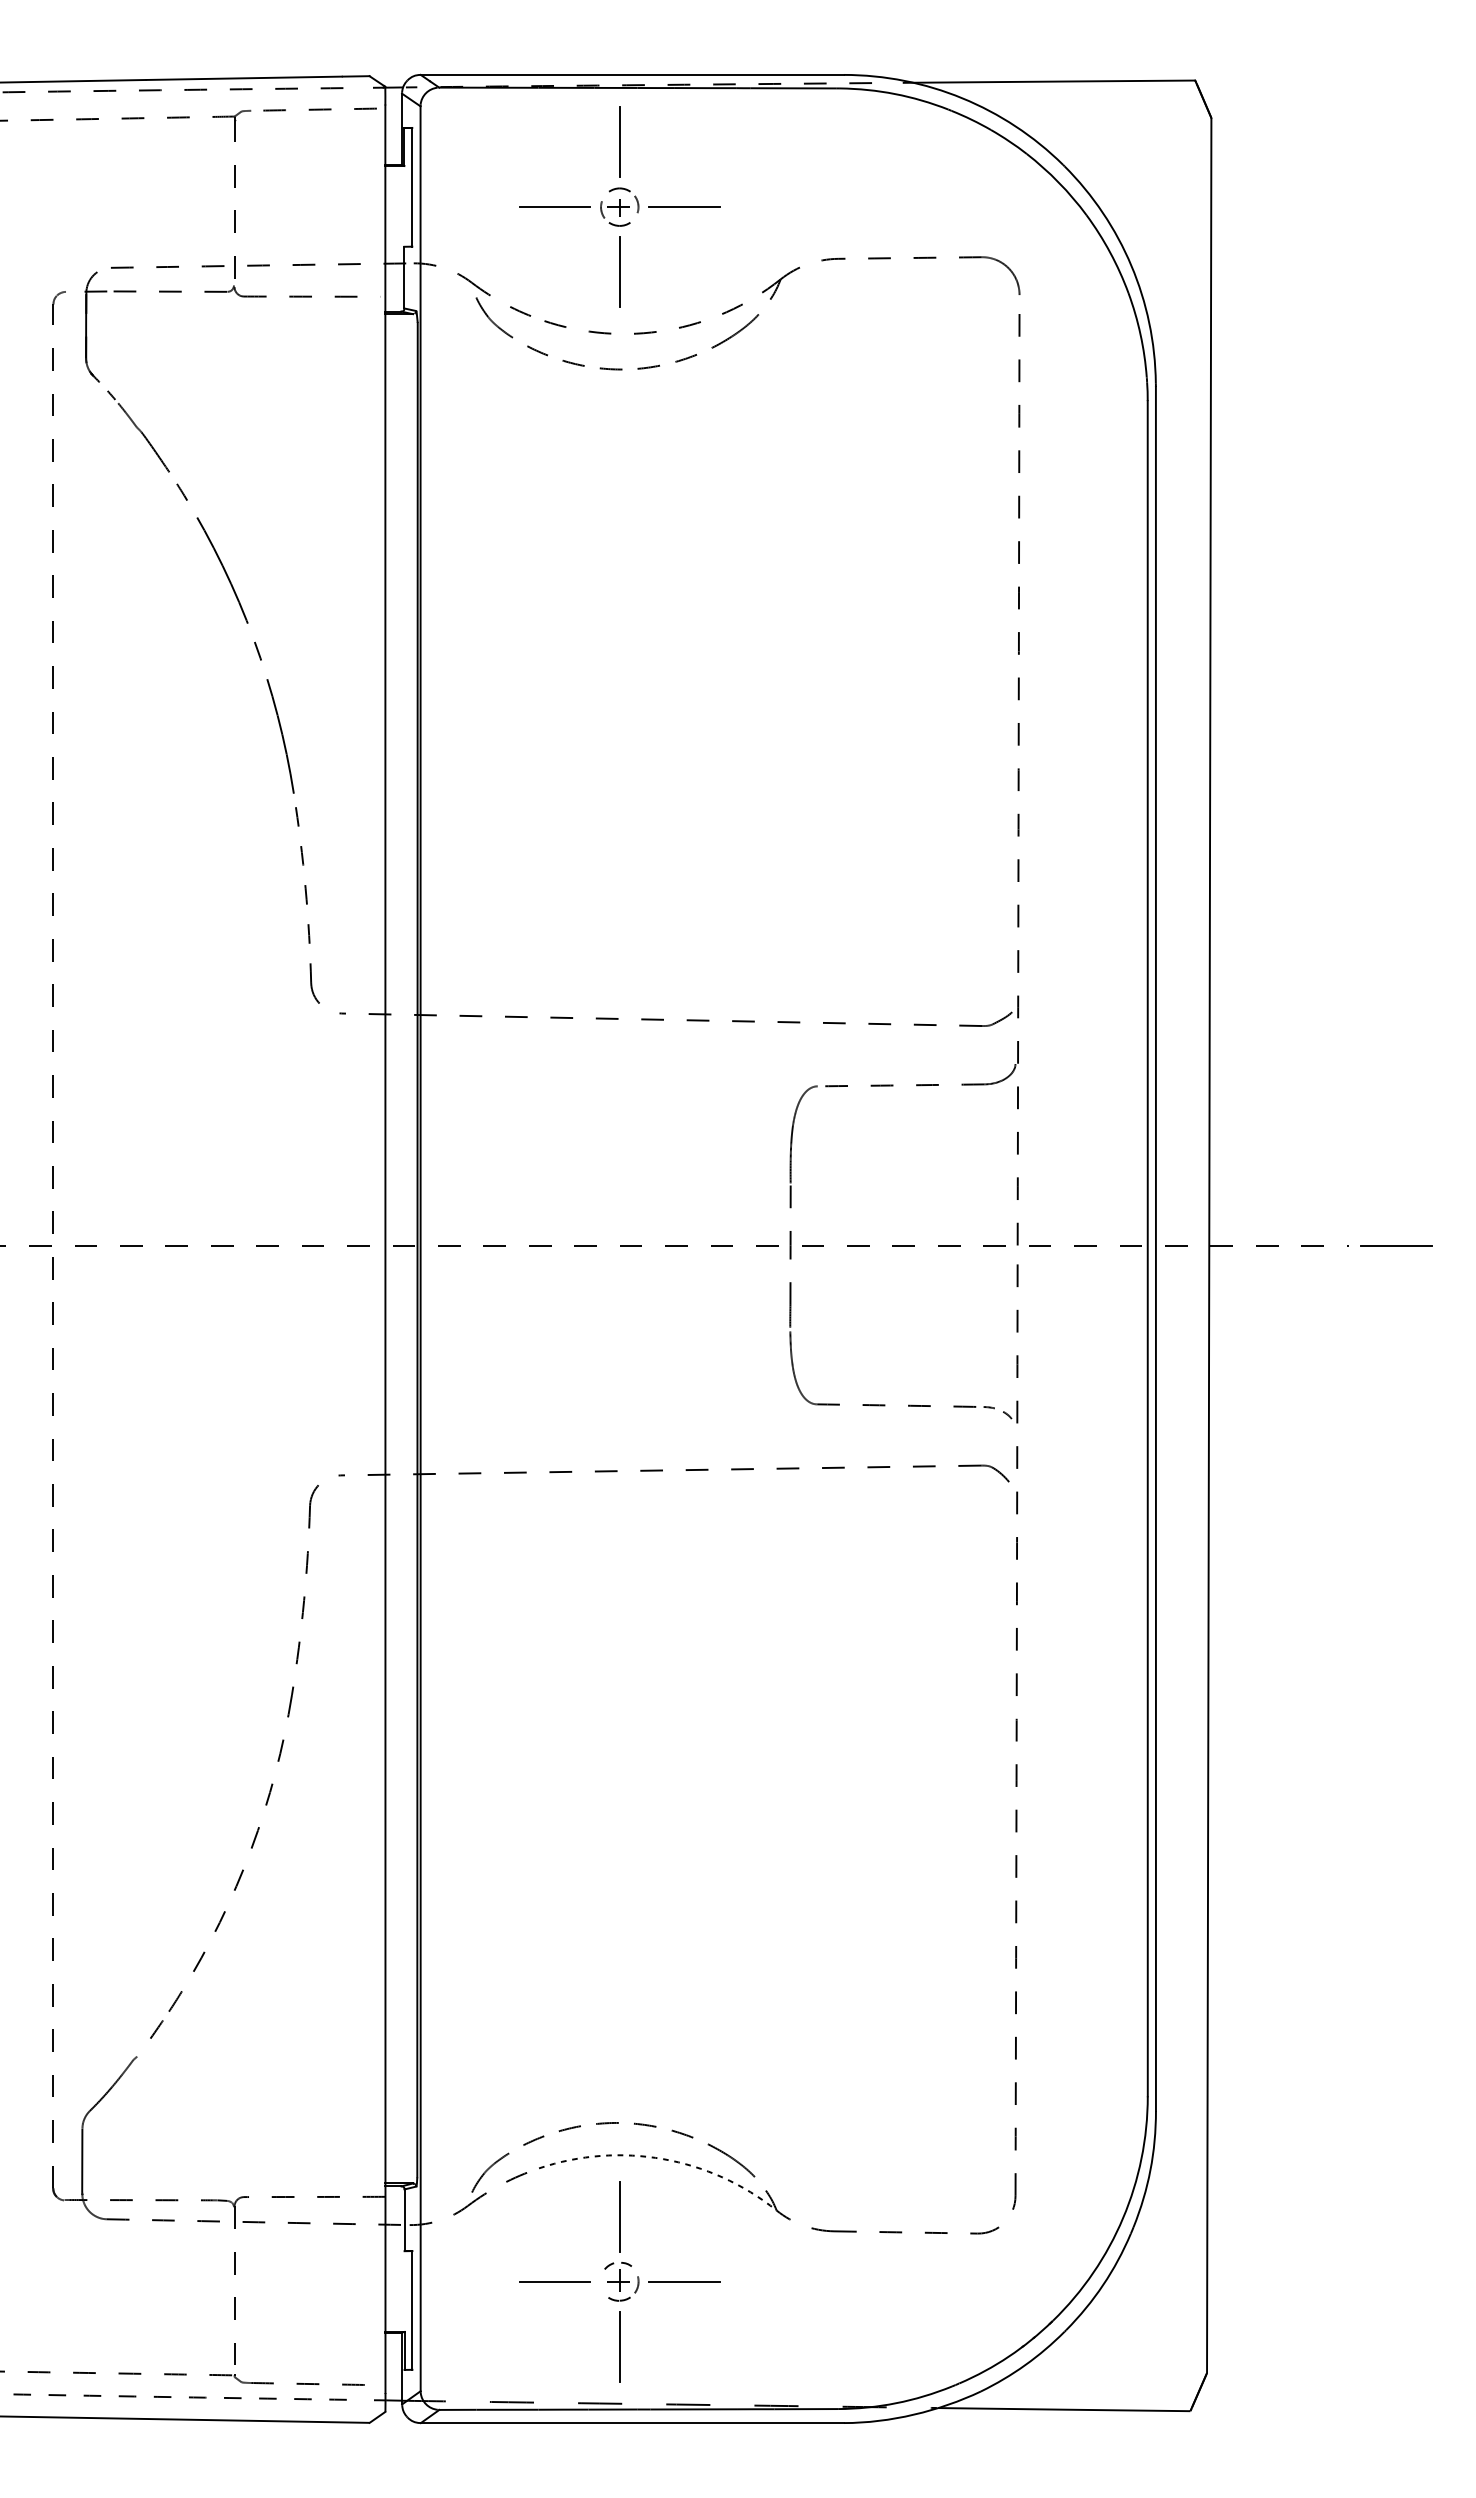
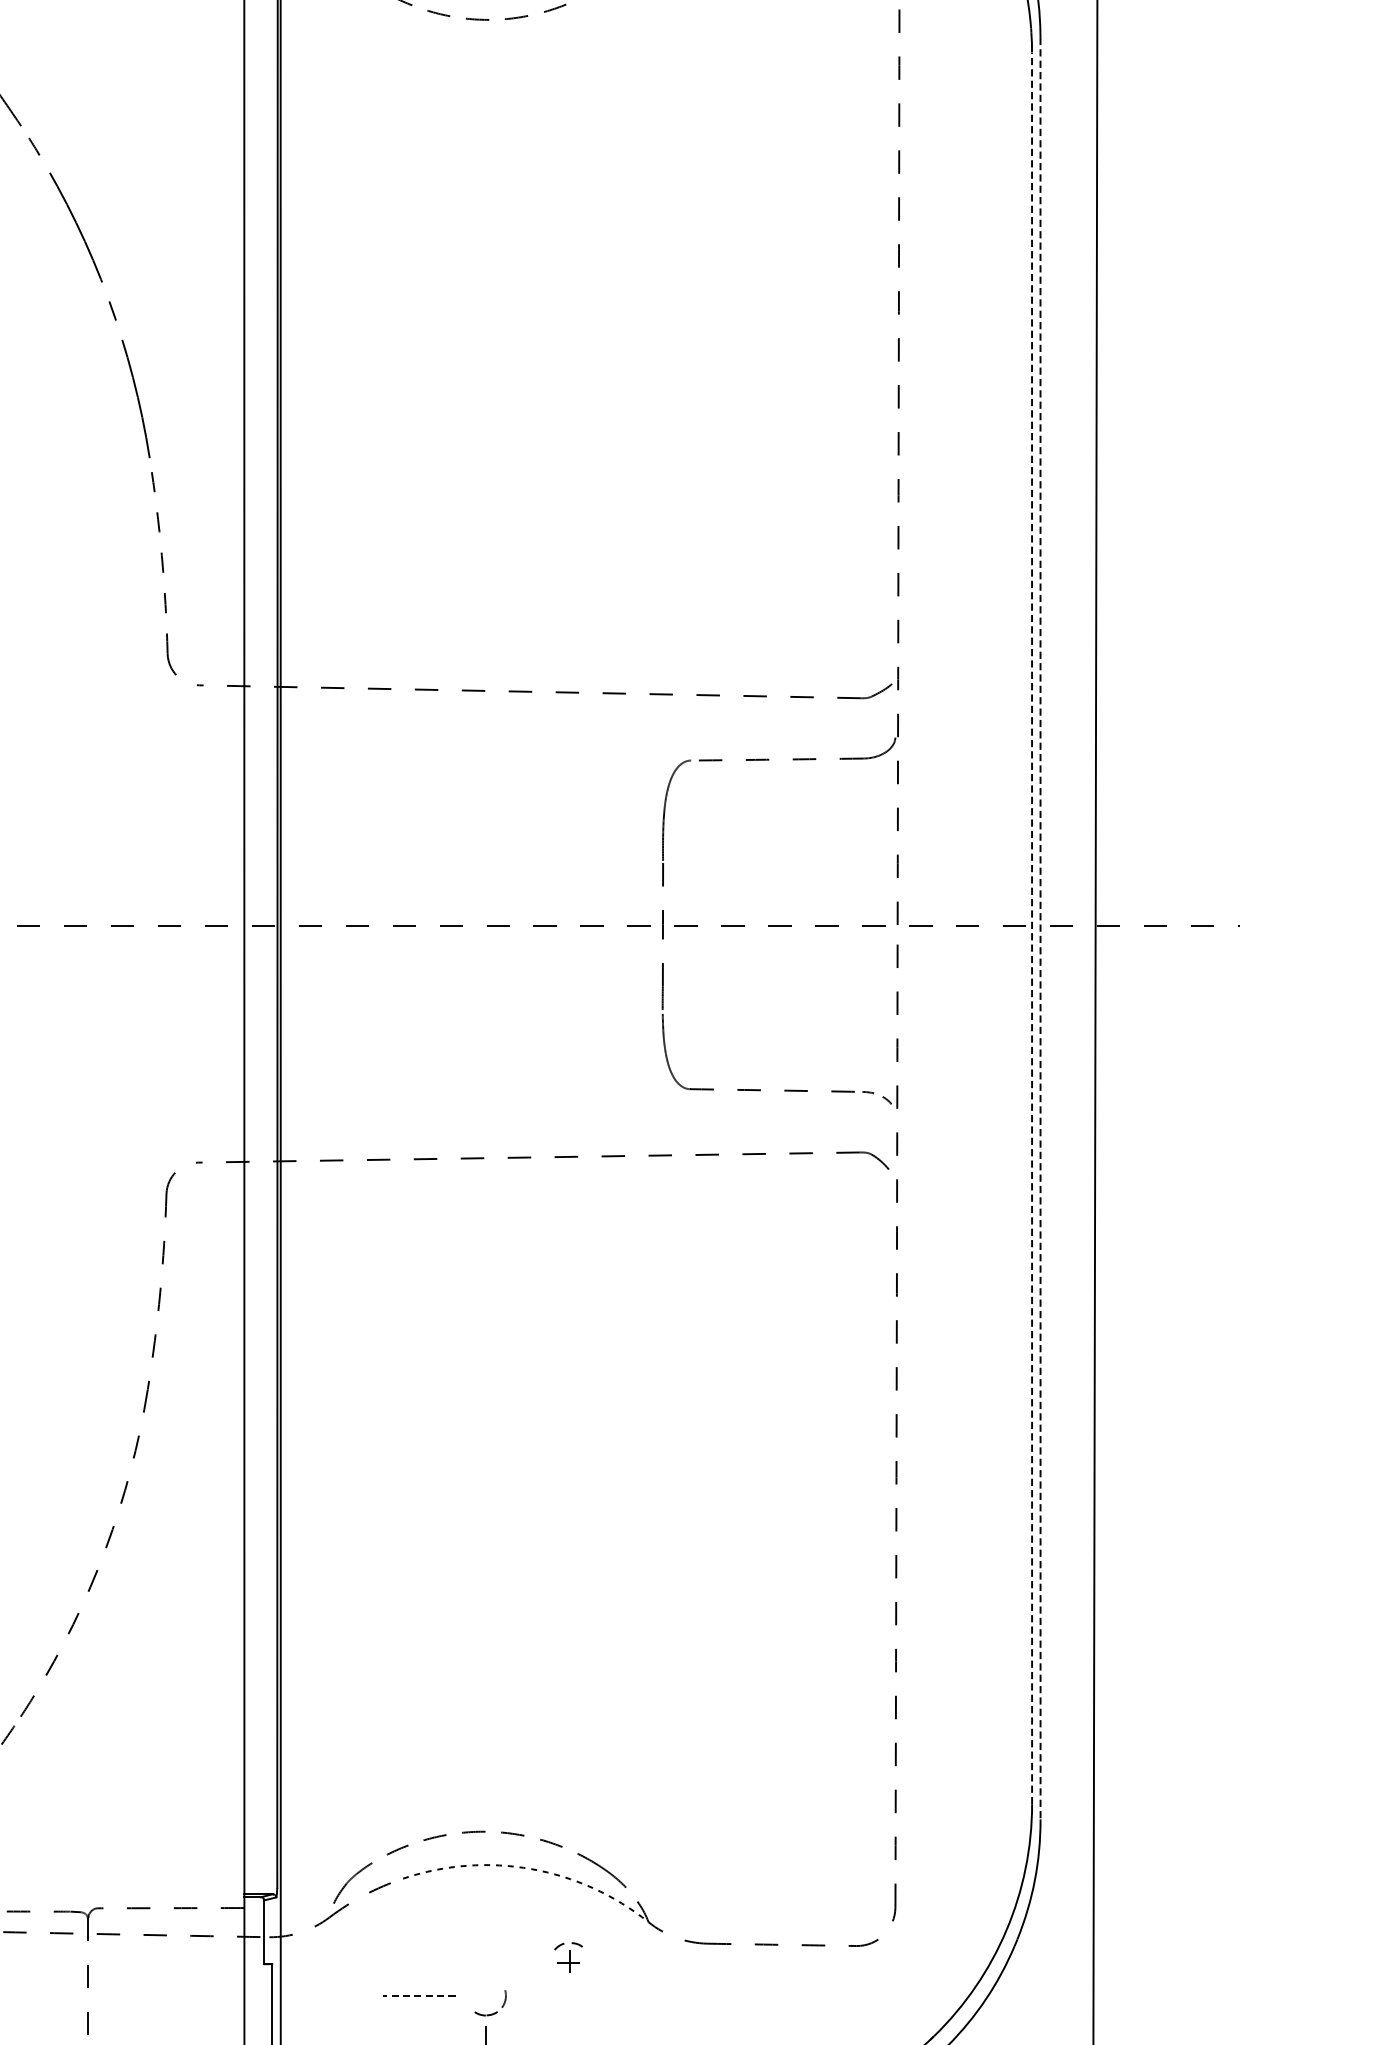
line: (1396, 1246) -> (1289, 926), removed
line: (1147, 1248) -> (1031, 928), solid -> dashed
line: (1155, 1249) -> (1040, 929), solid -> dashed
line: (619, 2216) -> (486, 1928), removed
part: (618, 2276) -> (568, 1957), moved
line: (554, 2281) -> (419, 1995), solid -> dashed
line: (684, 2281) -> (553, 1995), removed

